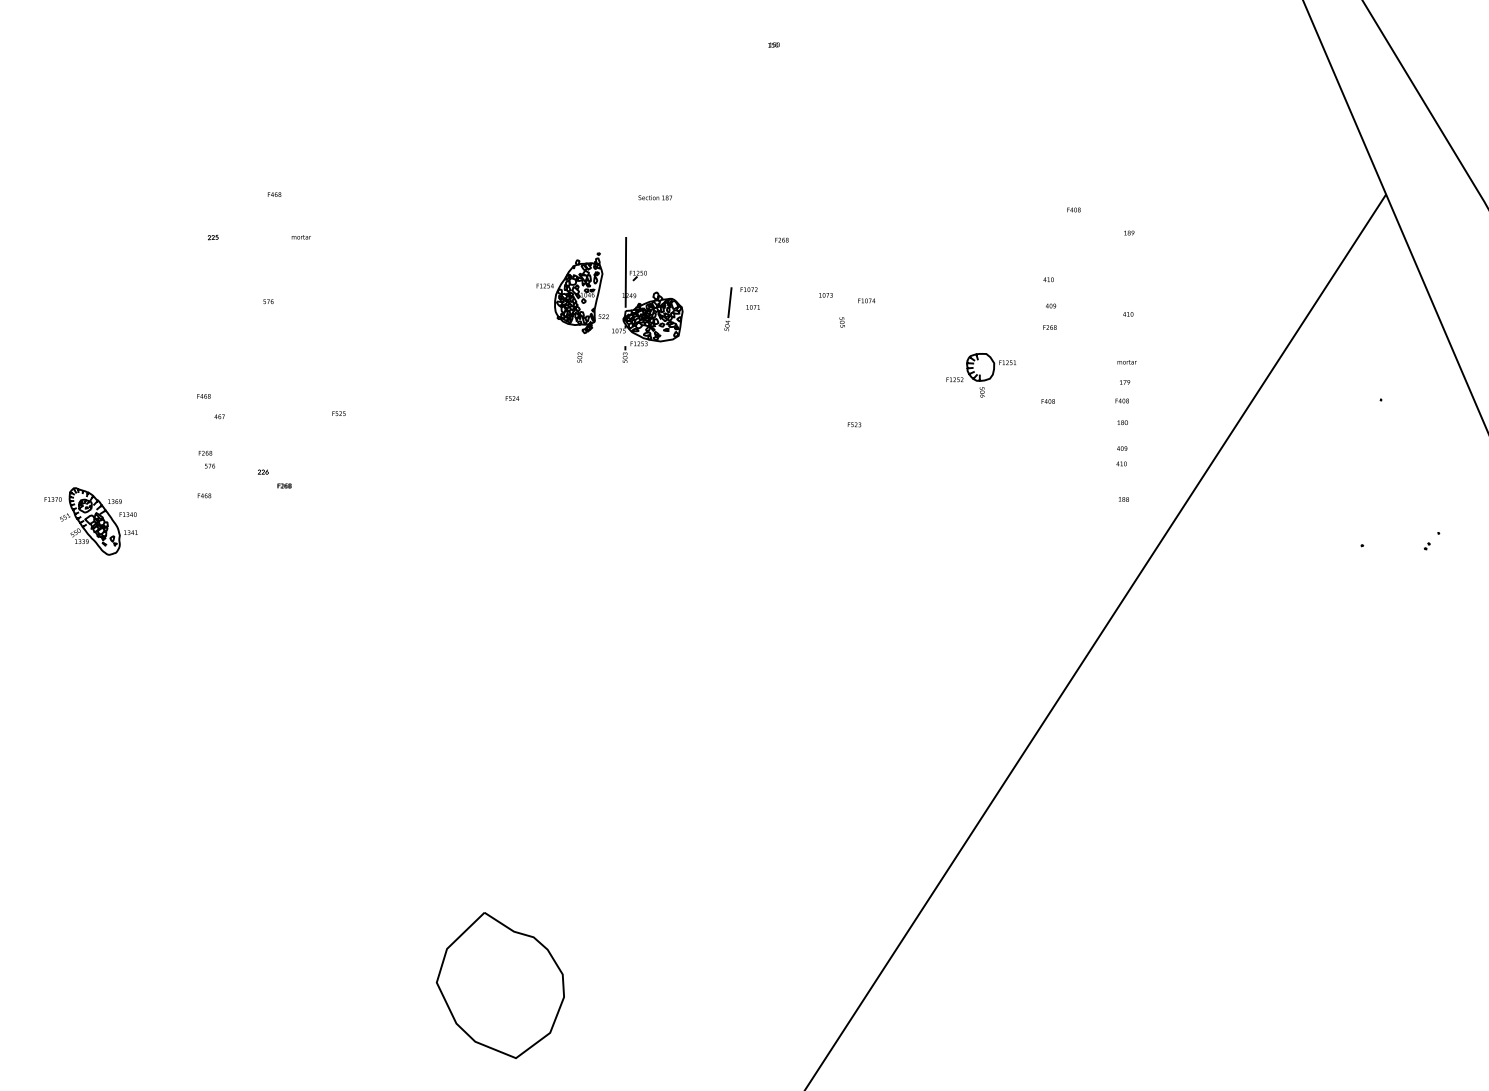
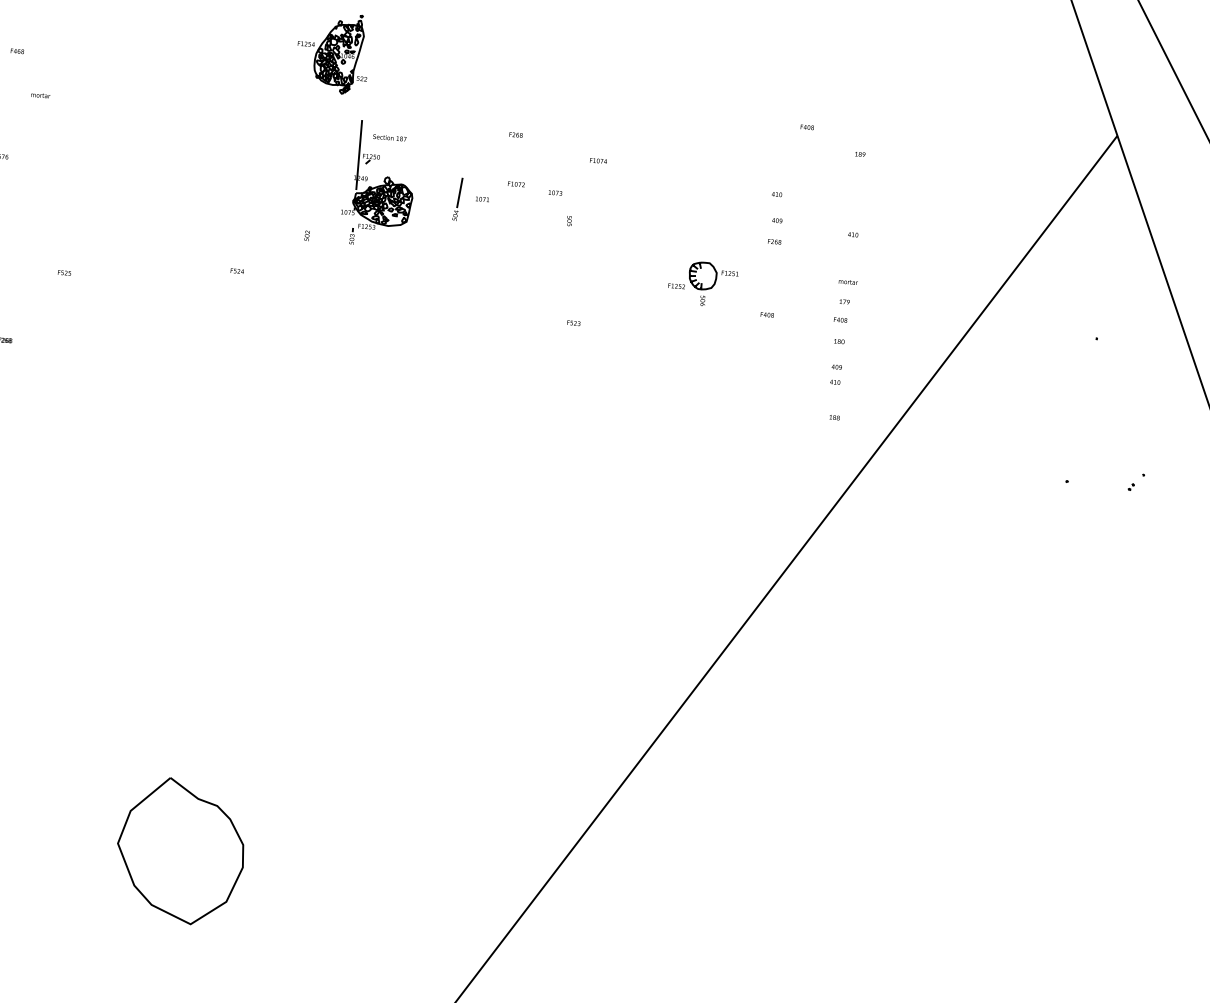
text: (654, 197) -> (389, 137), moved
text: (748, 289) -> (515, 184), moved
part: (572, 293) -> (332, 53), moved
text: (866, 300) -> (598, 160), moved

